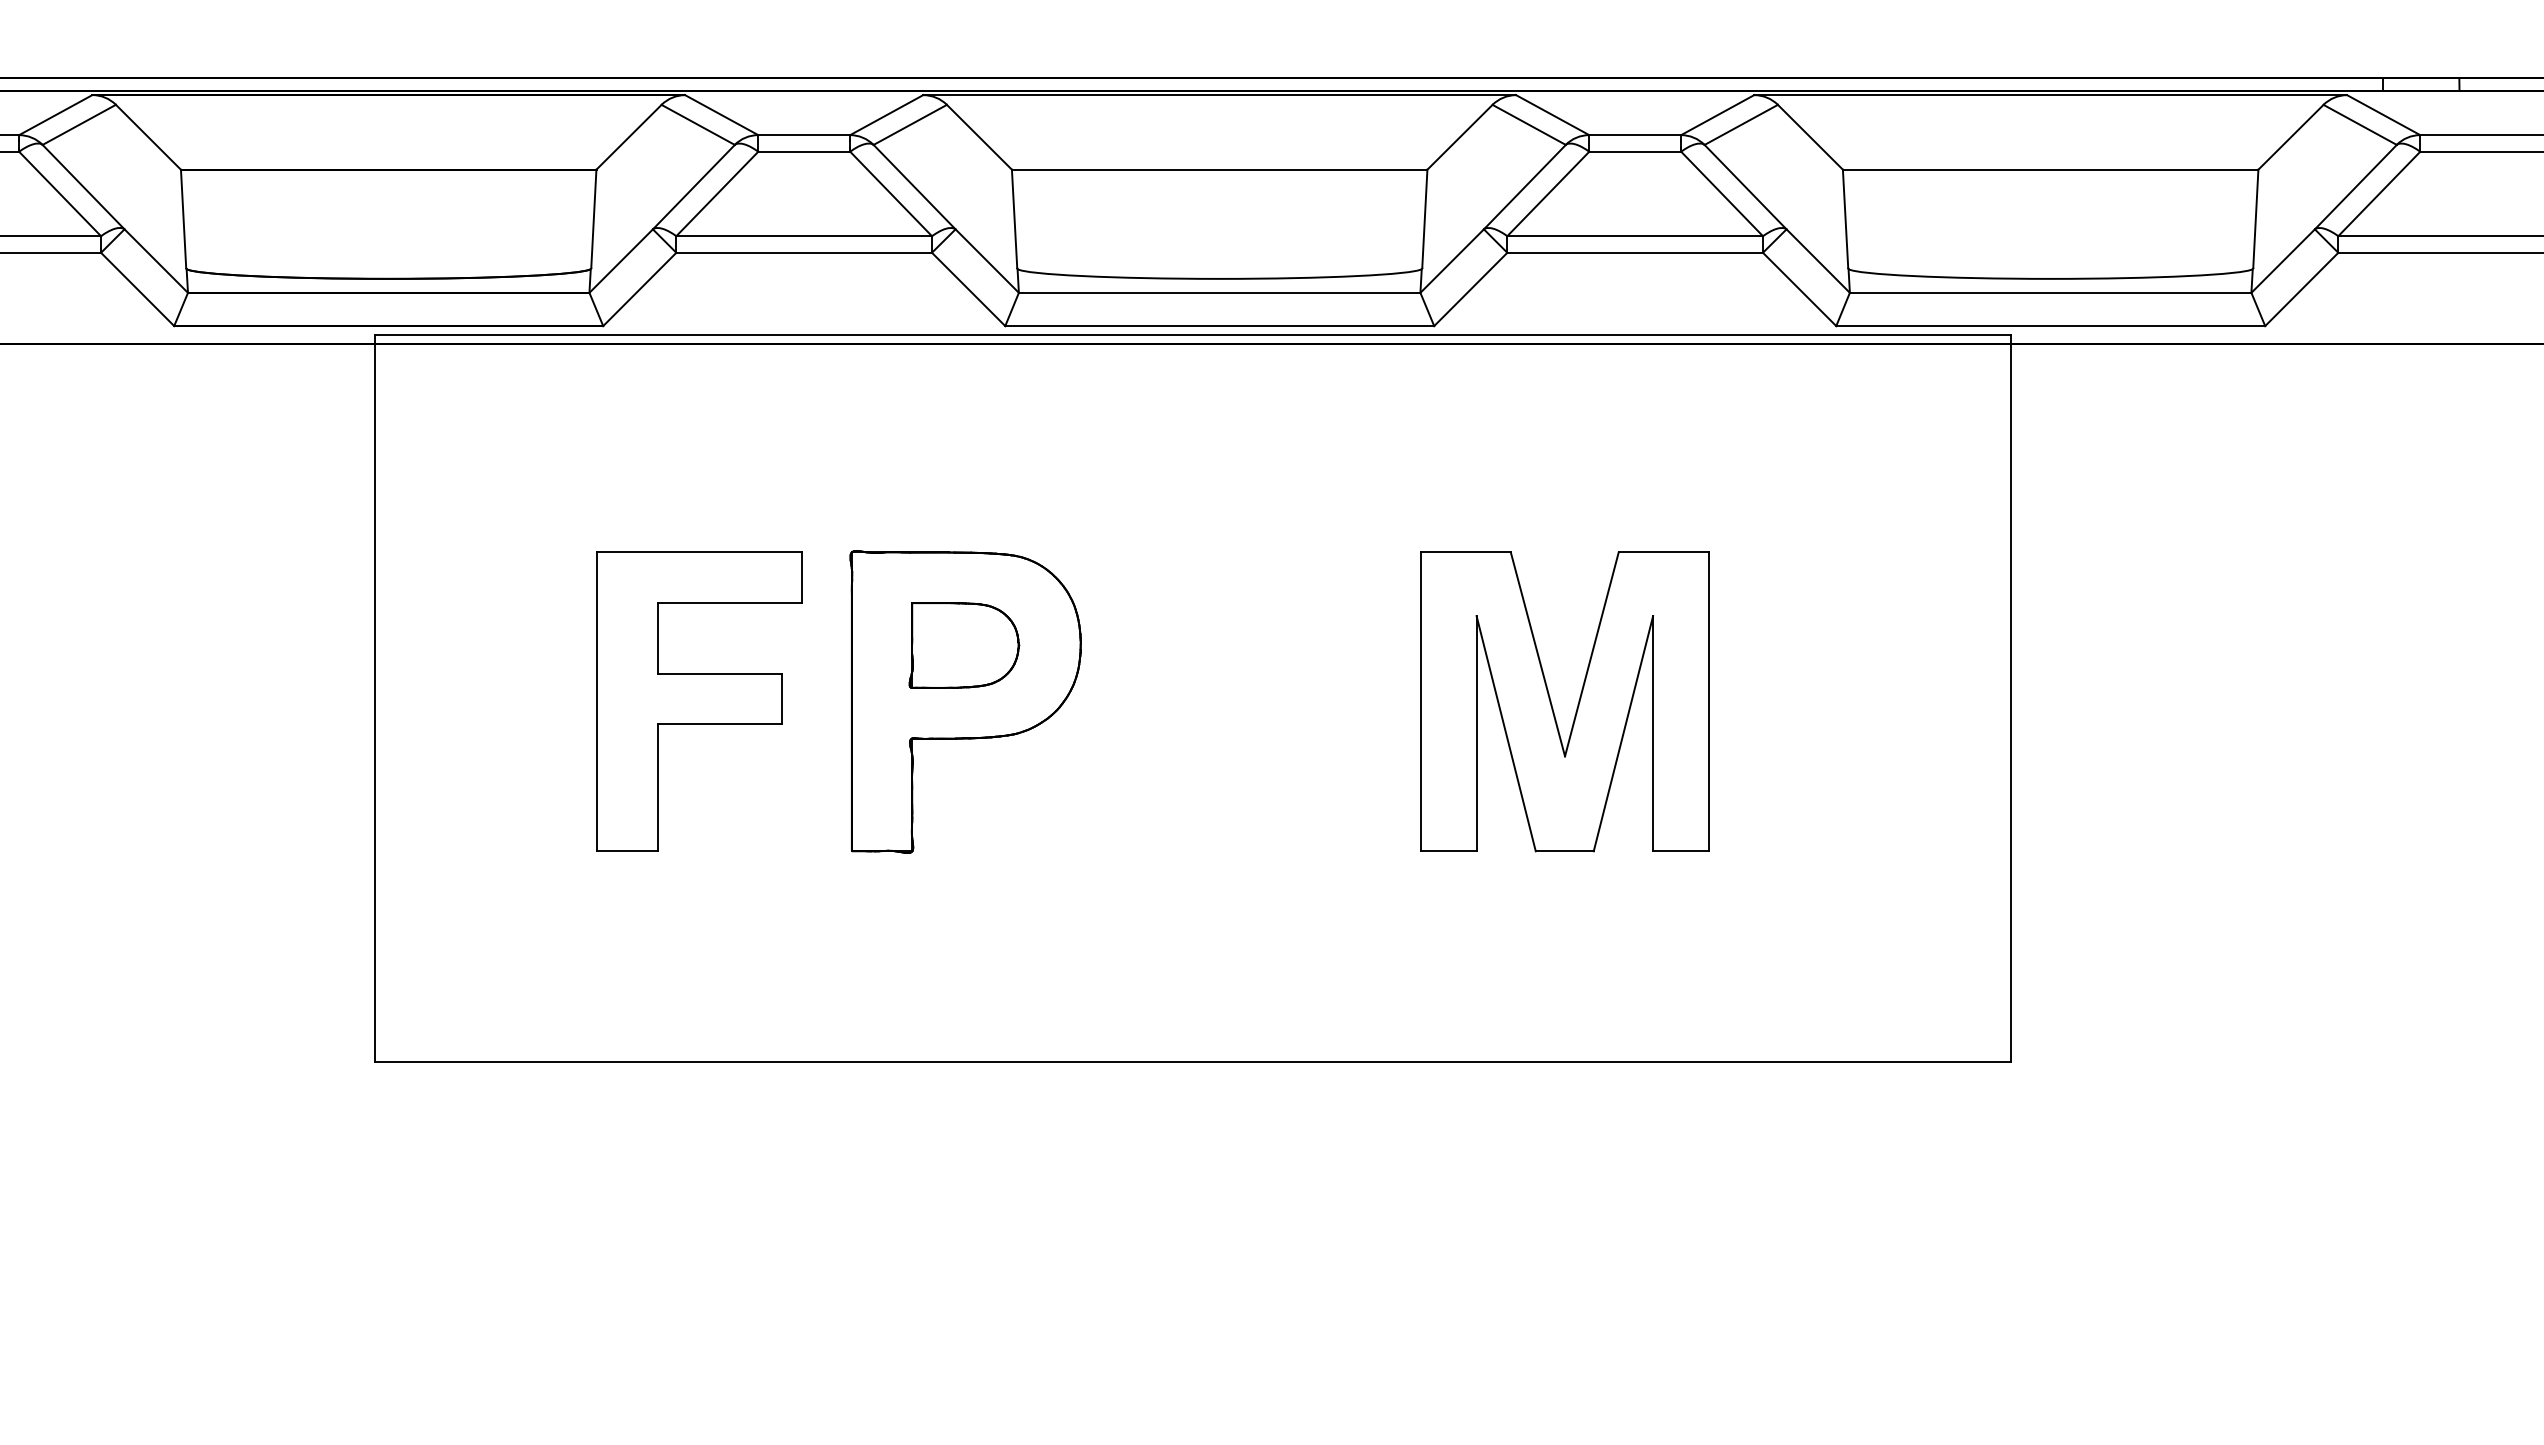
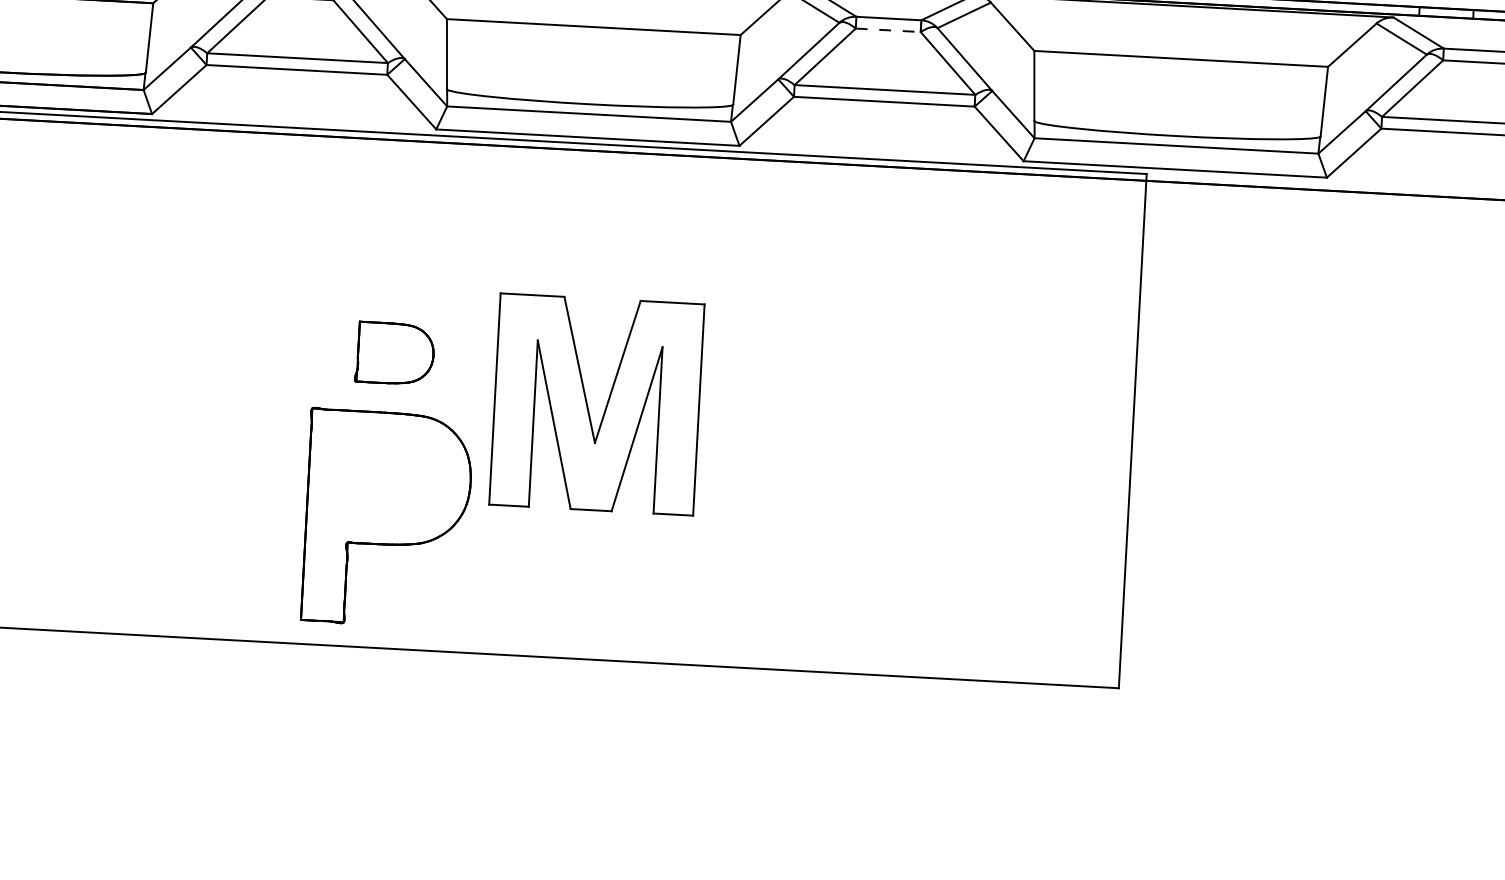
line: (1635, 151) -> (888, 30), solid -> dashed
part: (699, 701) -> (205, 383), removed
part: (965, 701) -> (387, 518), moved
part: (1552, 704) -> (588, 405), moved

